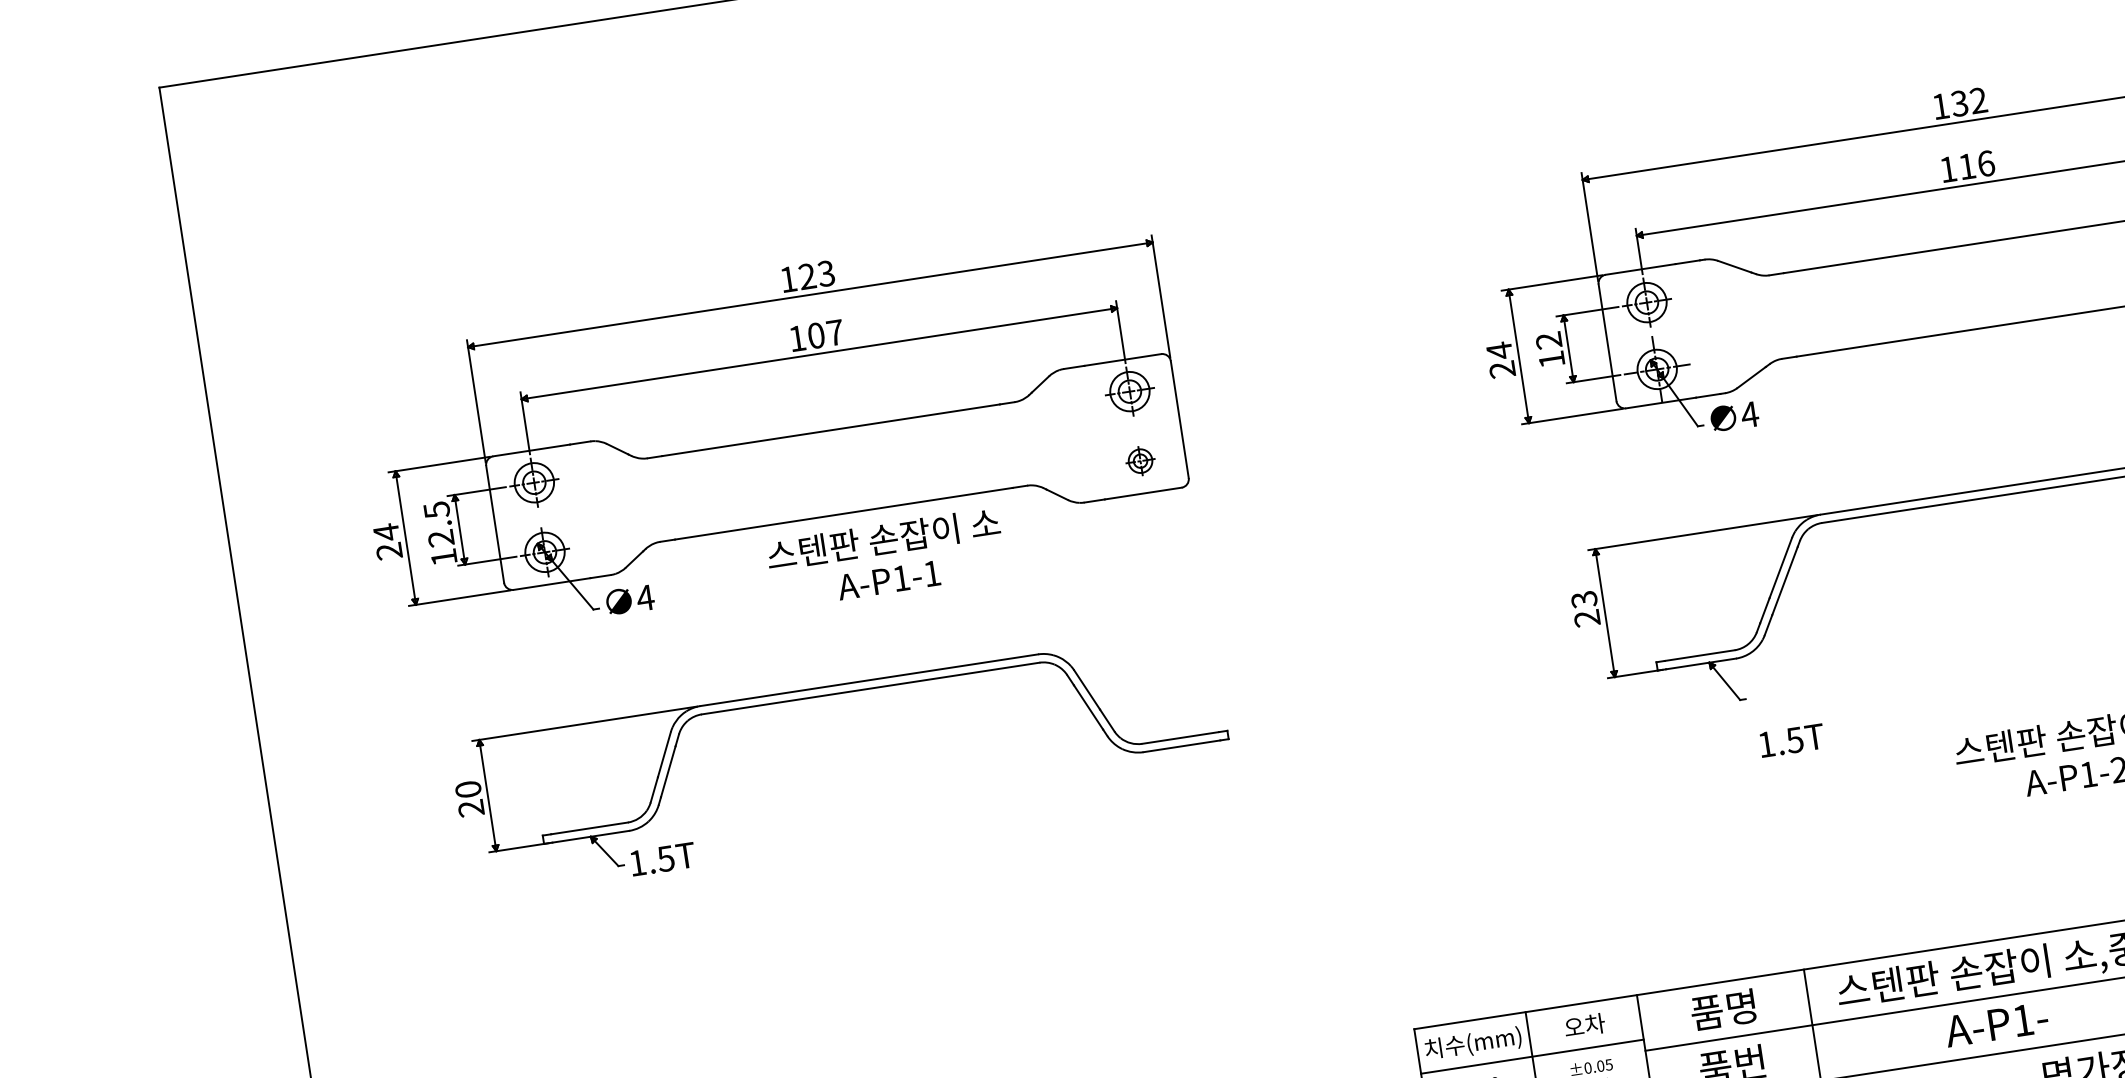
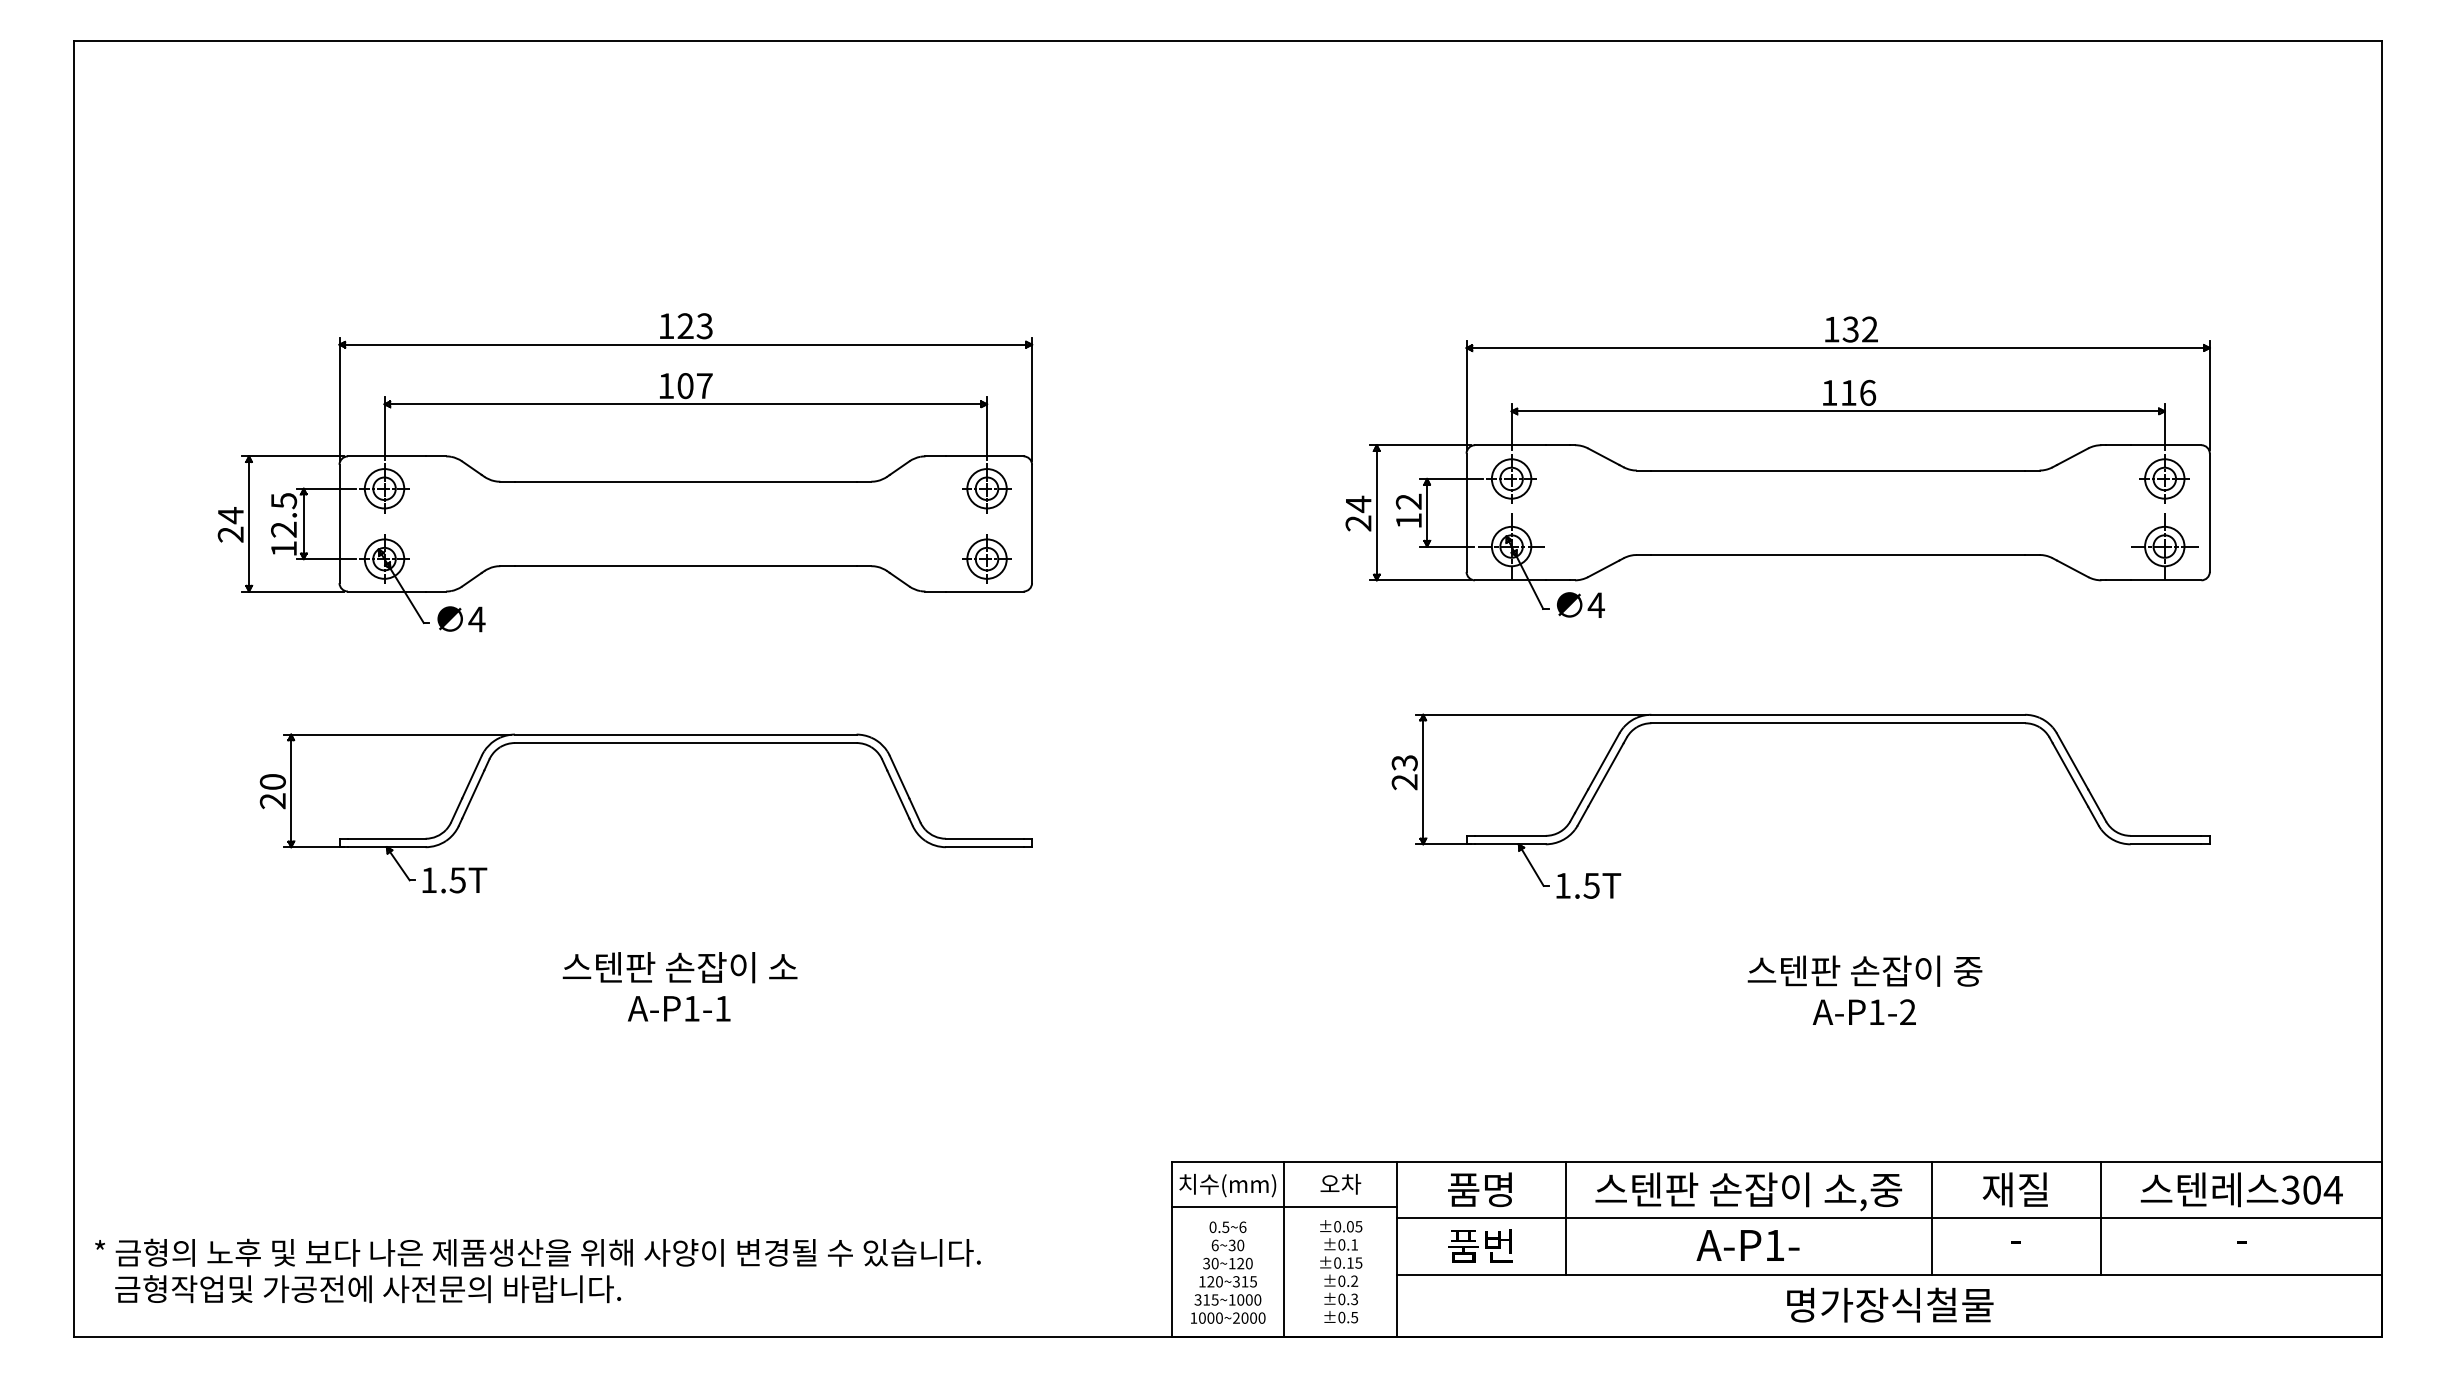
part: (1139, 460) -> (986, 558), size x1.67
text: (885, 558) -> (679, 986), moved
text: (1791, 740) -> (1588, 885), moved

